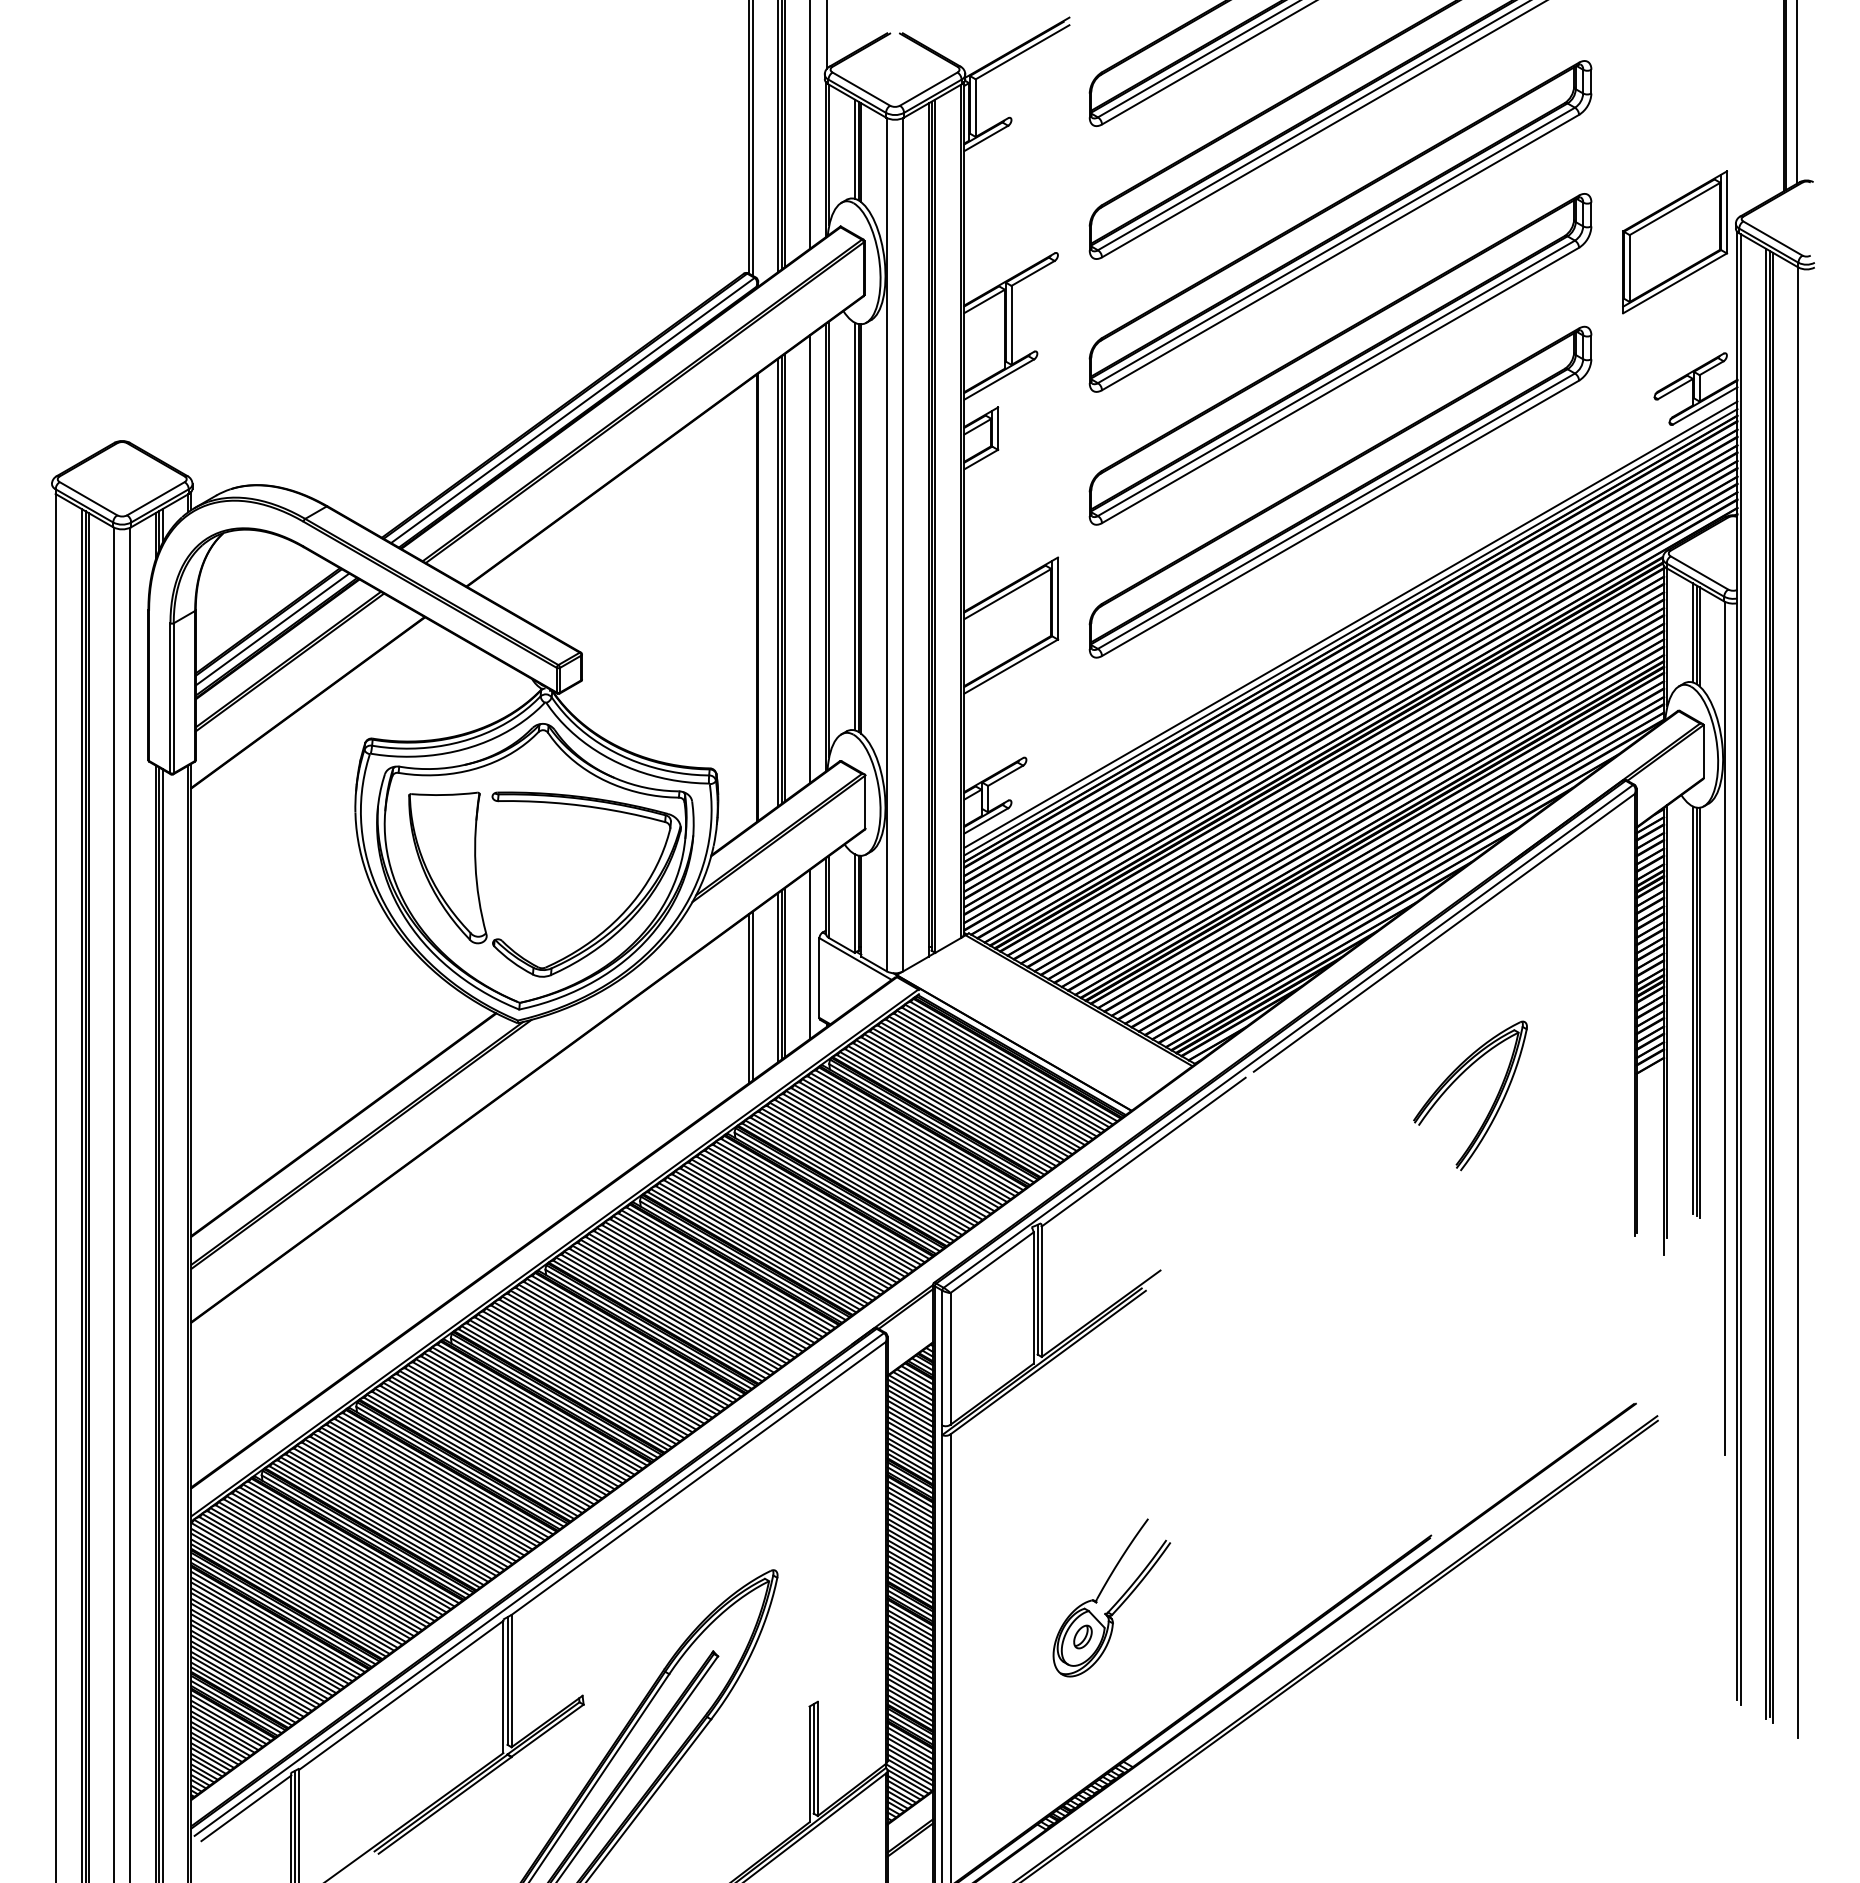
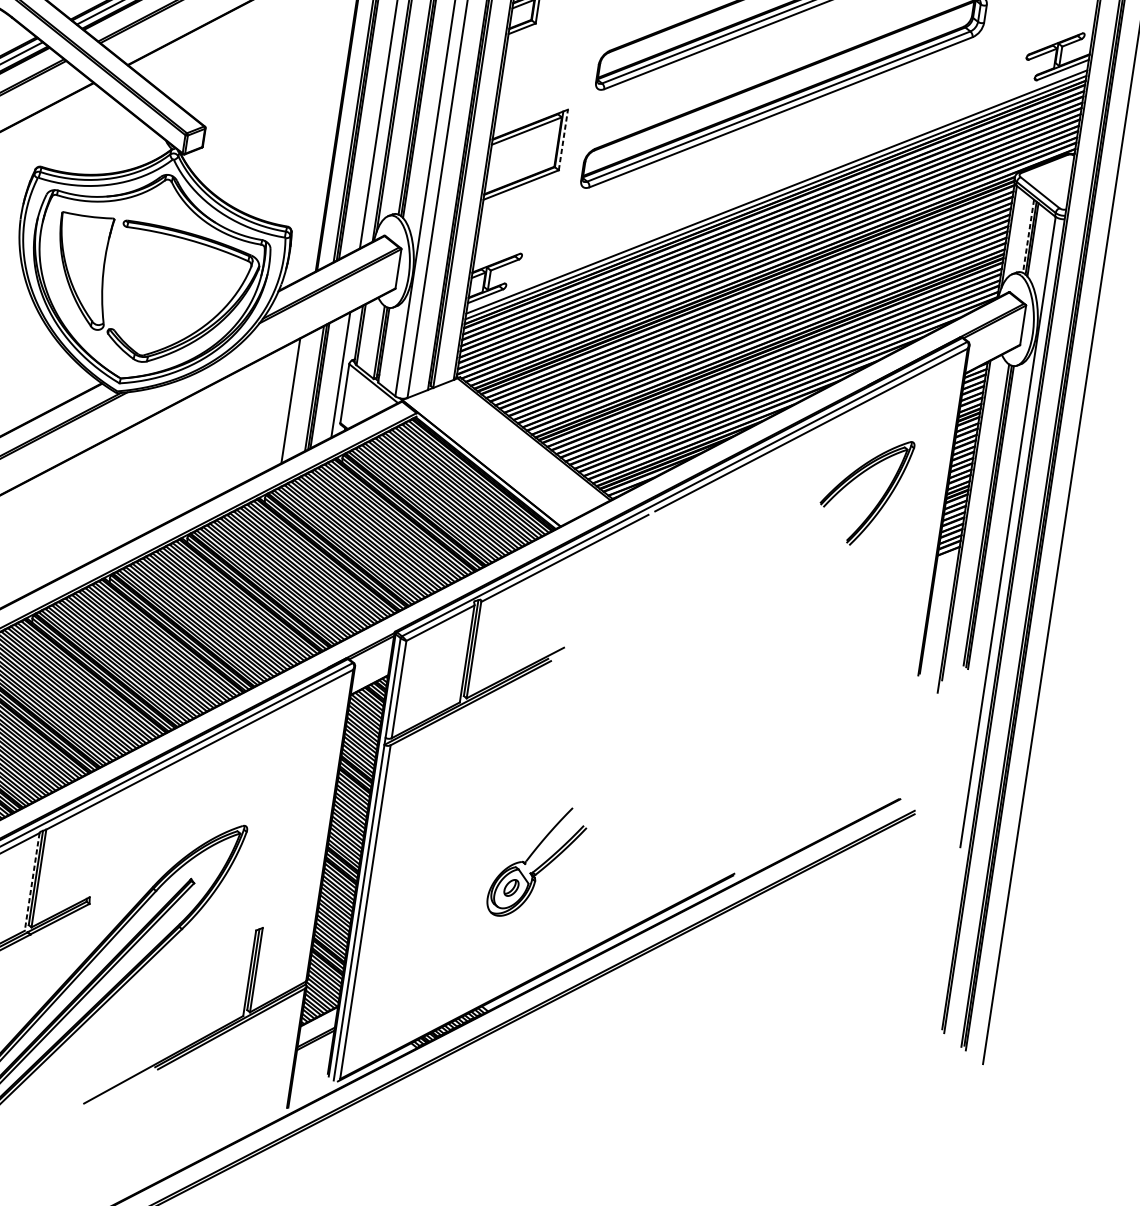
line: (1057, 598) -> (563, 139), solid -> dashed
line: (1692, 632) -> (1028, 235), solid -> dashed
line: (752, 995) -> (293, 399), removed
part: (1456, 1080) -> (856, 478), moved
part: (1116, 1601) -> (540, 865), moved
line: (503, 1687) -> (32, 882), solid -> dashed

